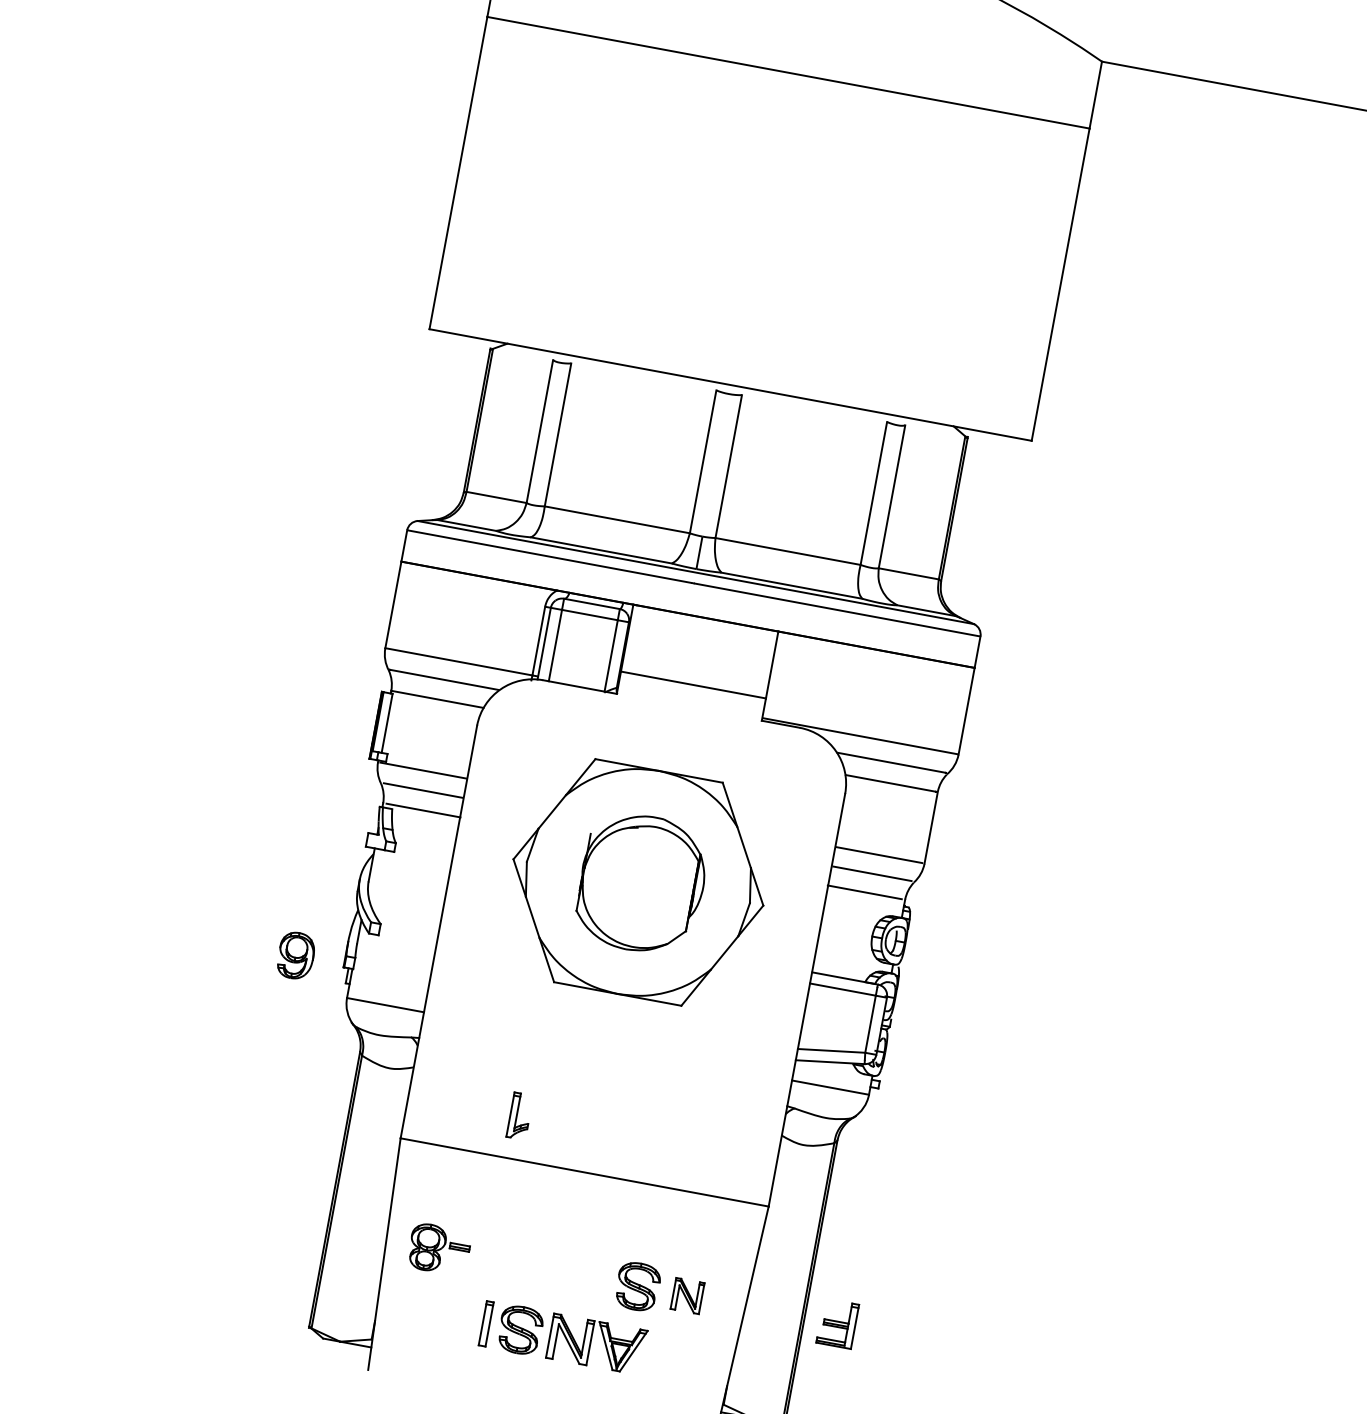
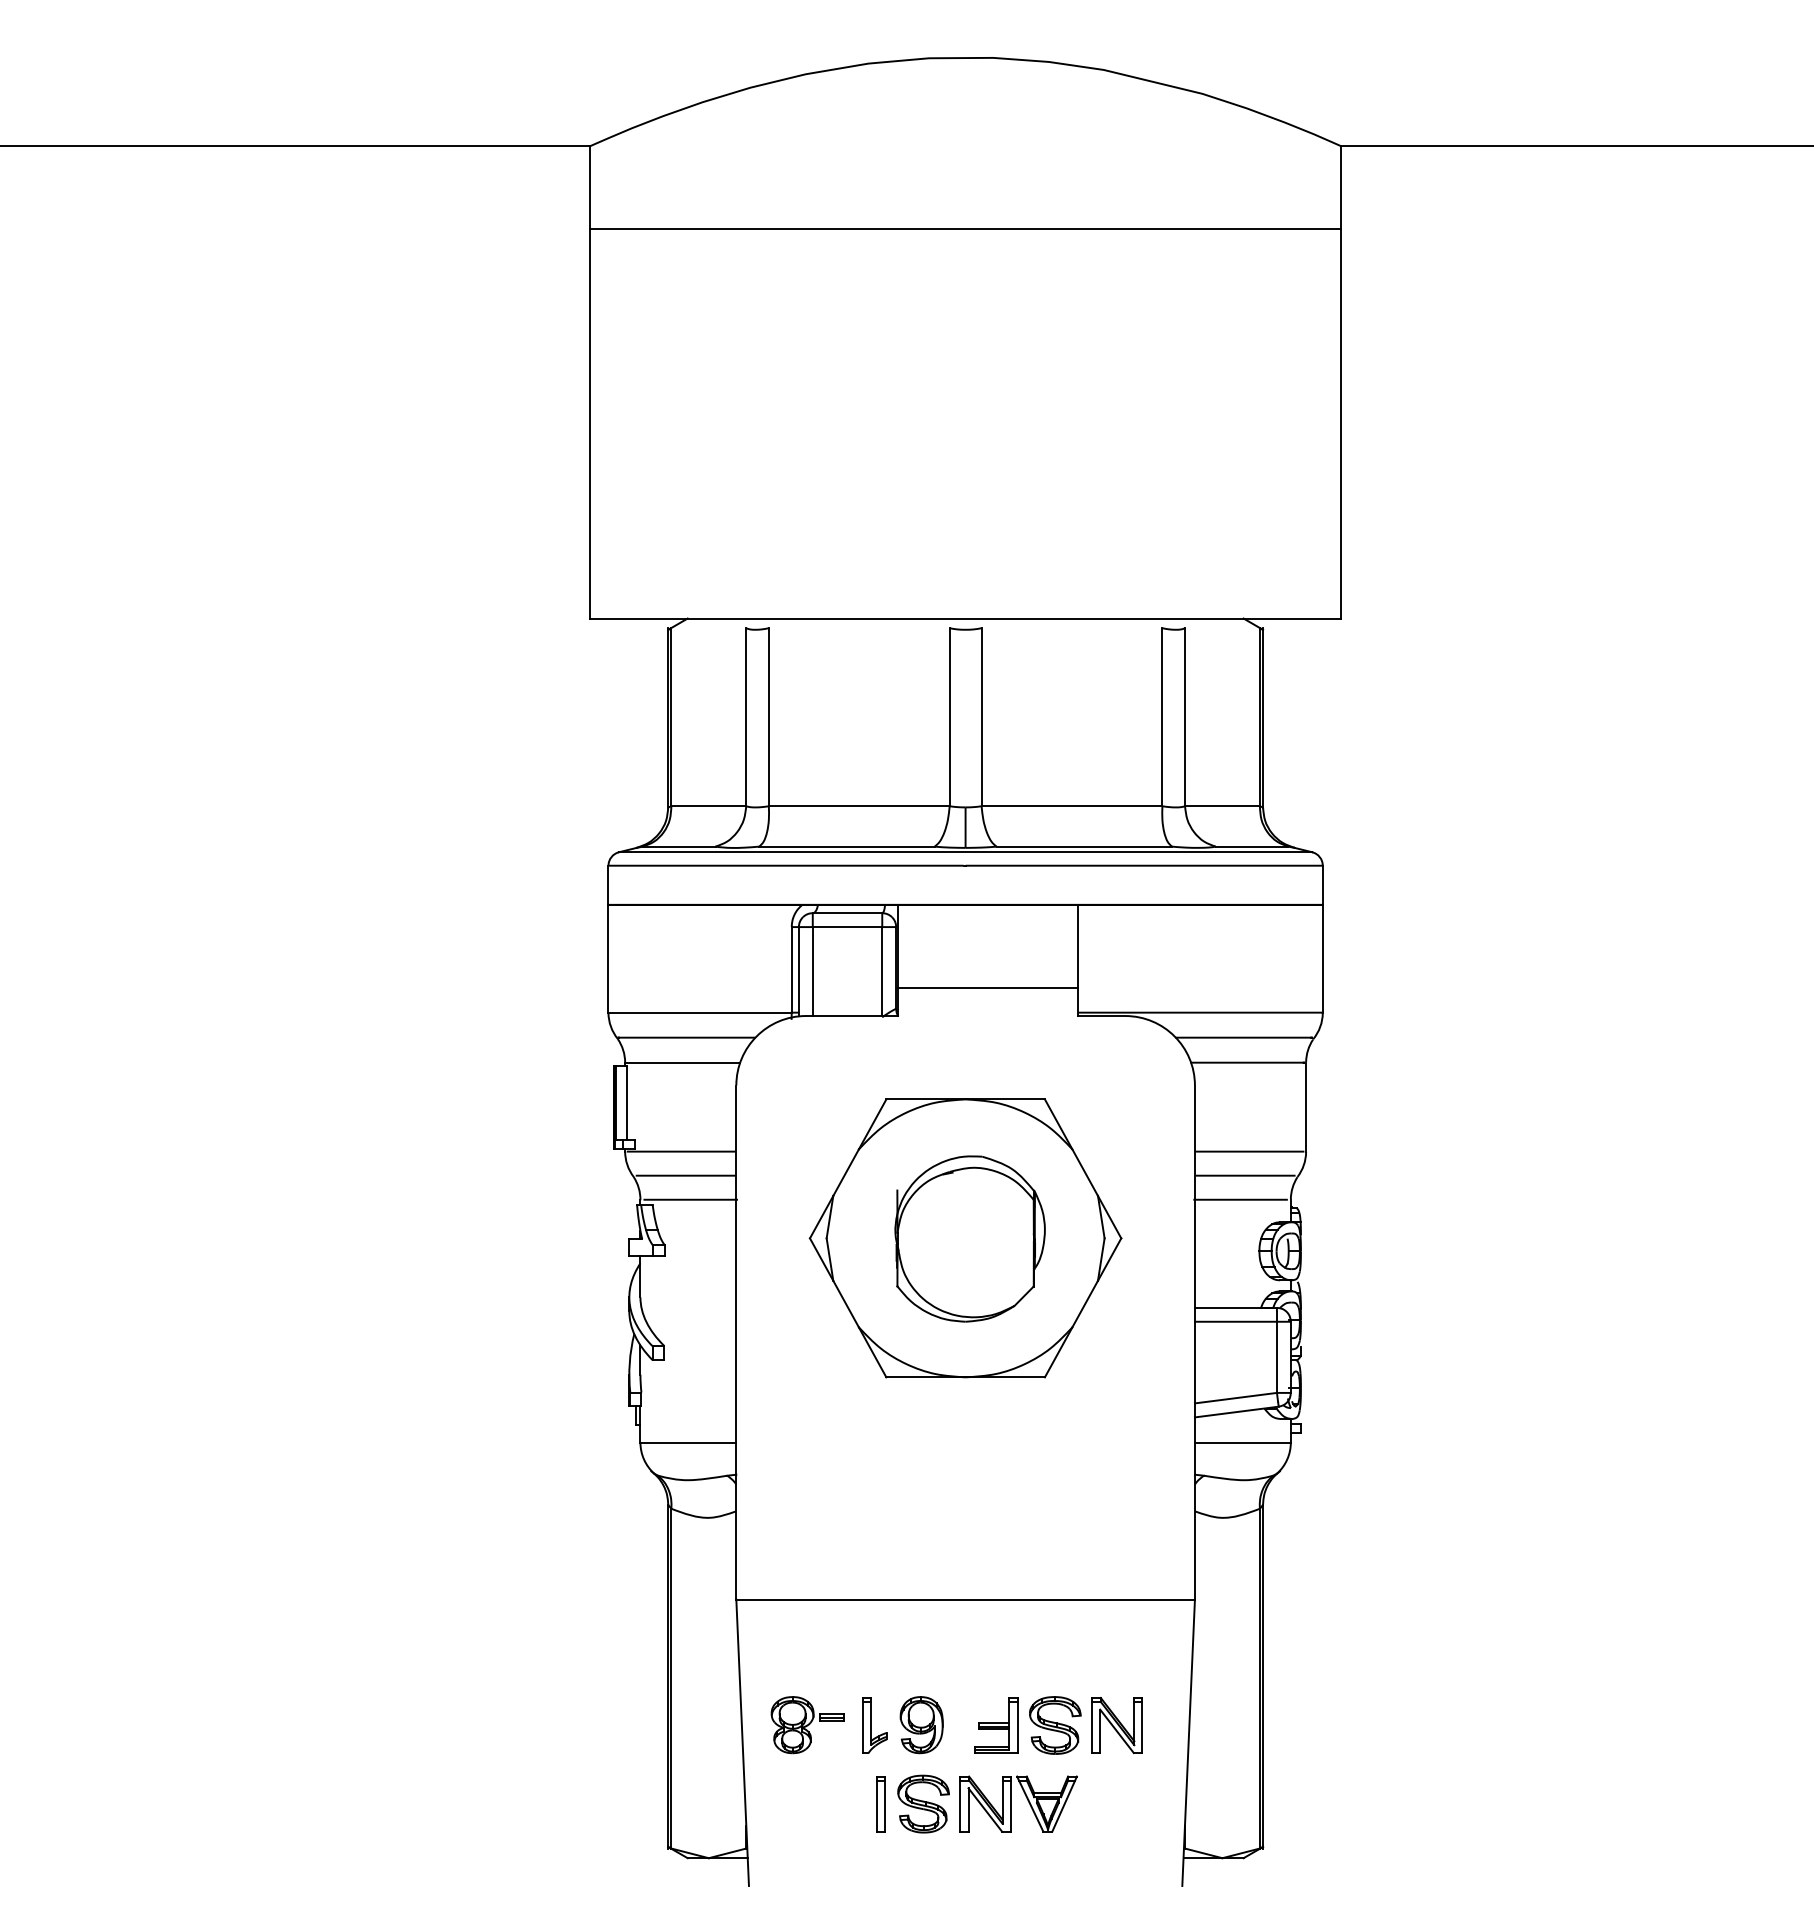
part: (295, 956) -> (921, 1725), moved
part: (519, 1116) -> (874, 1725), moved
part: (687, 1295) -> (1116, 1725), size x1.43
part: (837, 1323) -> (996, 1725), moved

